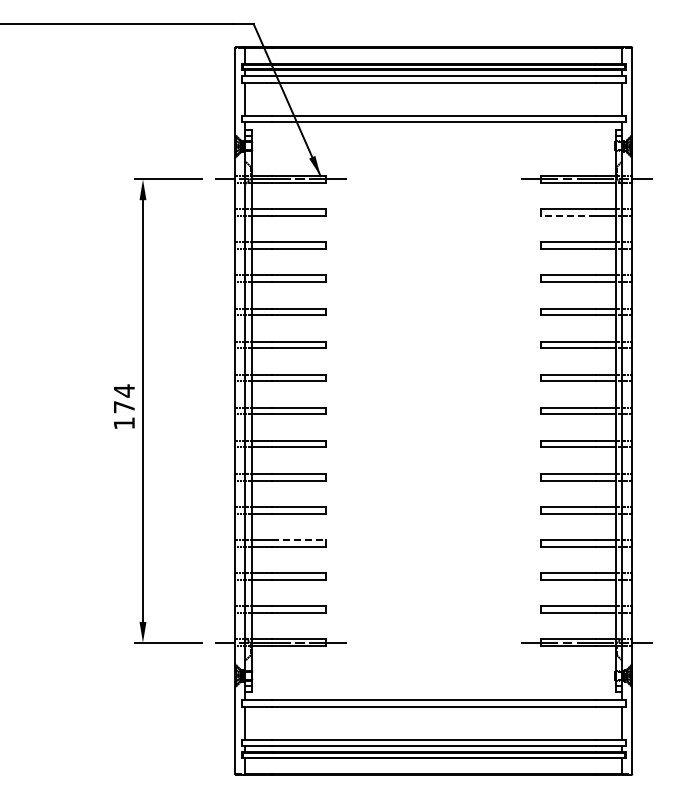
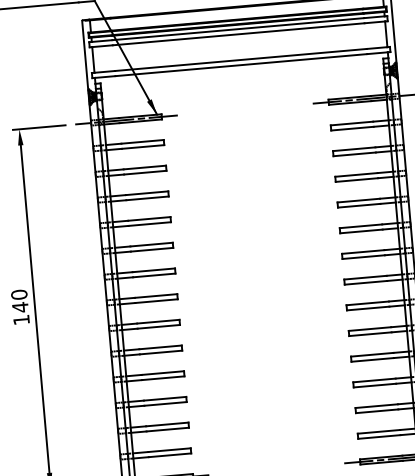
line: (568, 215) -> (352, 128), dashed -> solid
text: (123, 398) -> (19, 300), 174 -> 140
line: (299, 540) -> (165, 399), dashed -> solid

